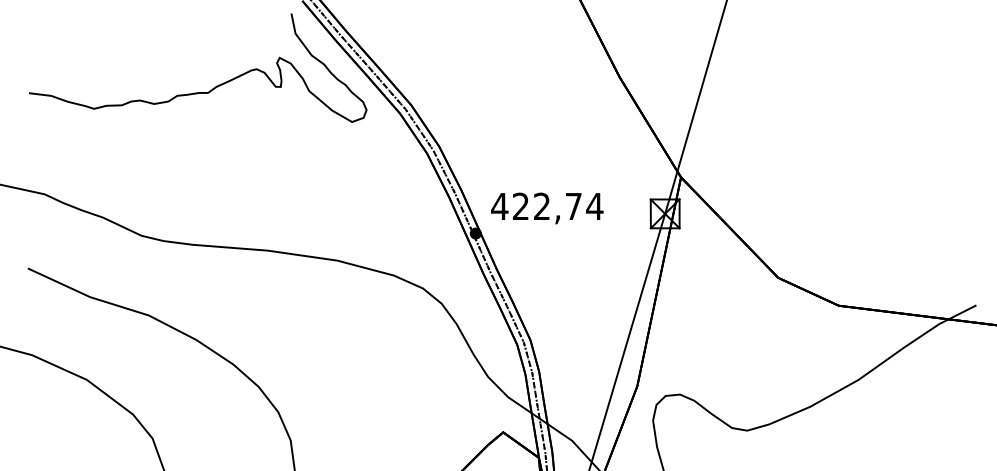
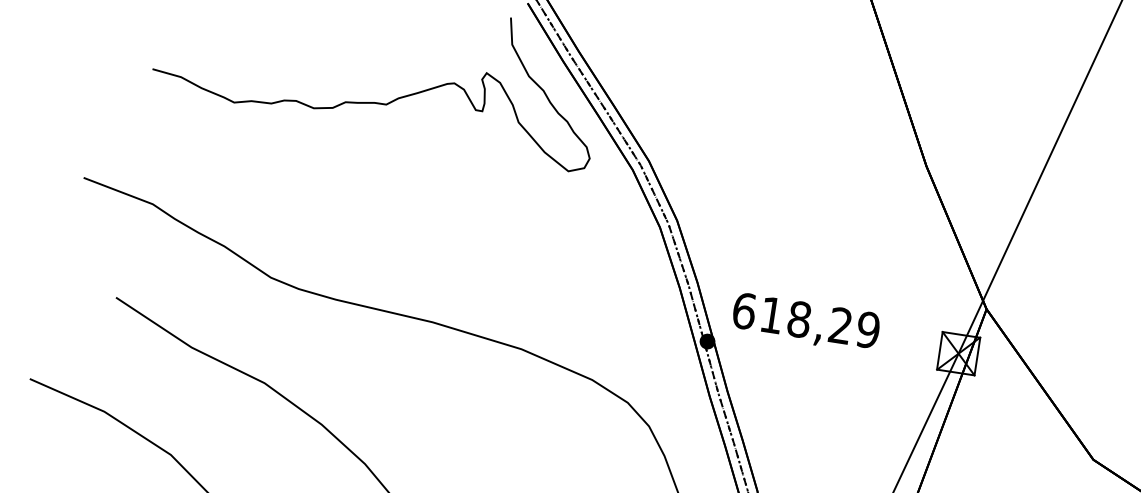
text: (547, 206) -> (806, 320), 422,74 -> 618,29

